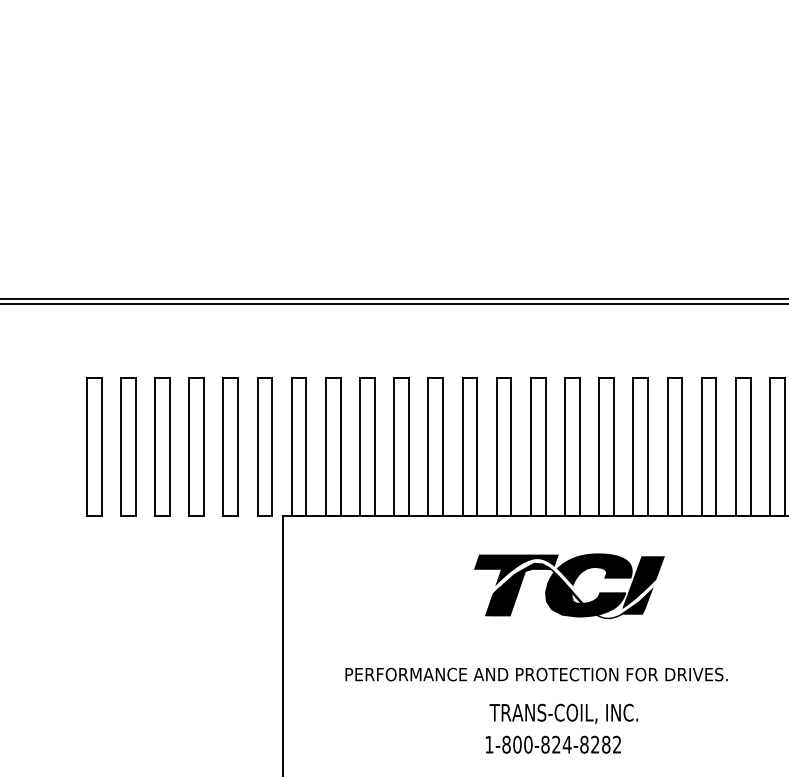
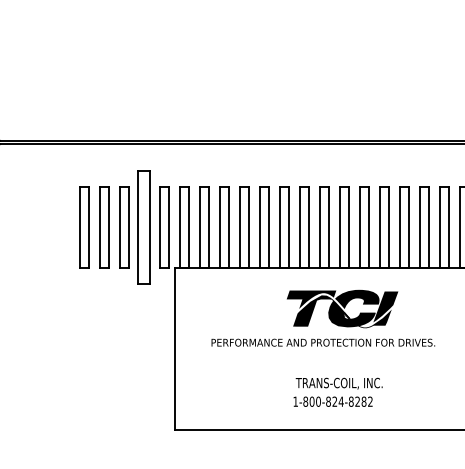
part: (94, 446) -> (64, 227), removed
part: (230, 446) -> (144, 227), size x1.4
text: (536, 674) -> (323, 342), moved

